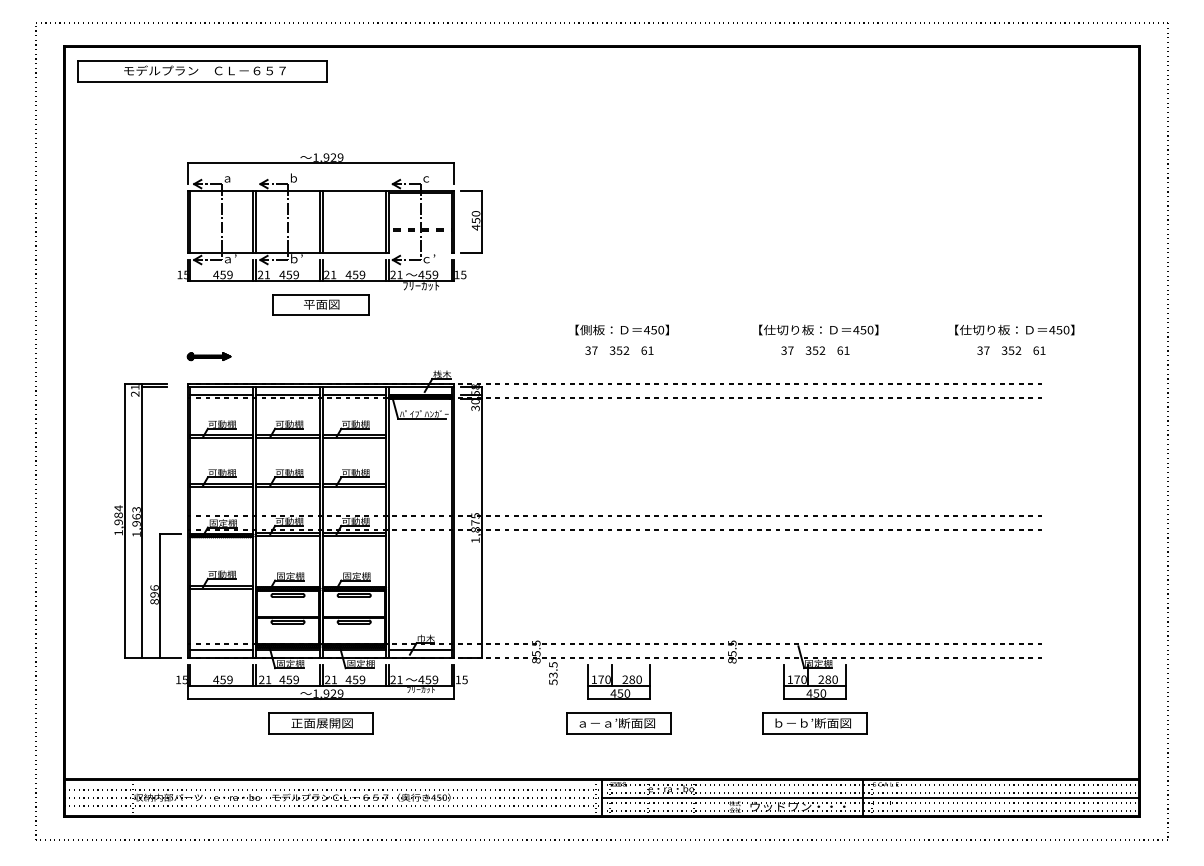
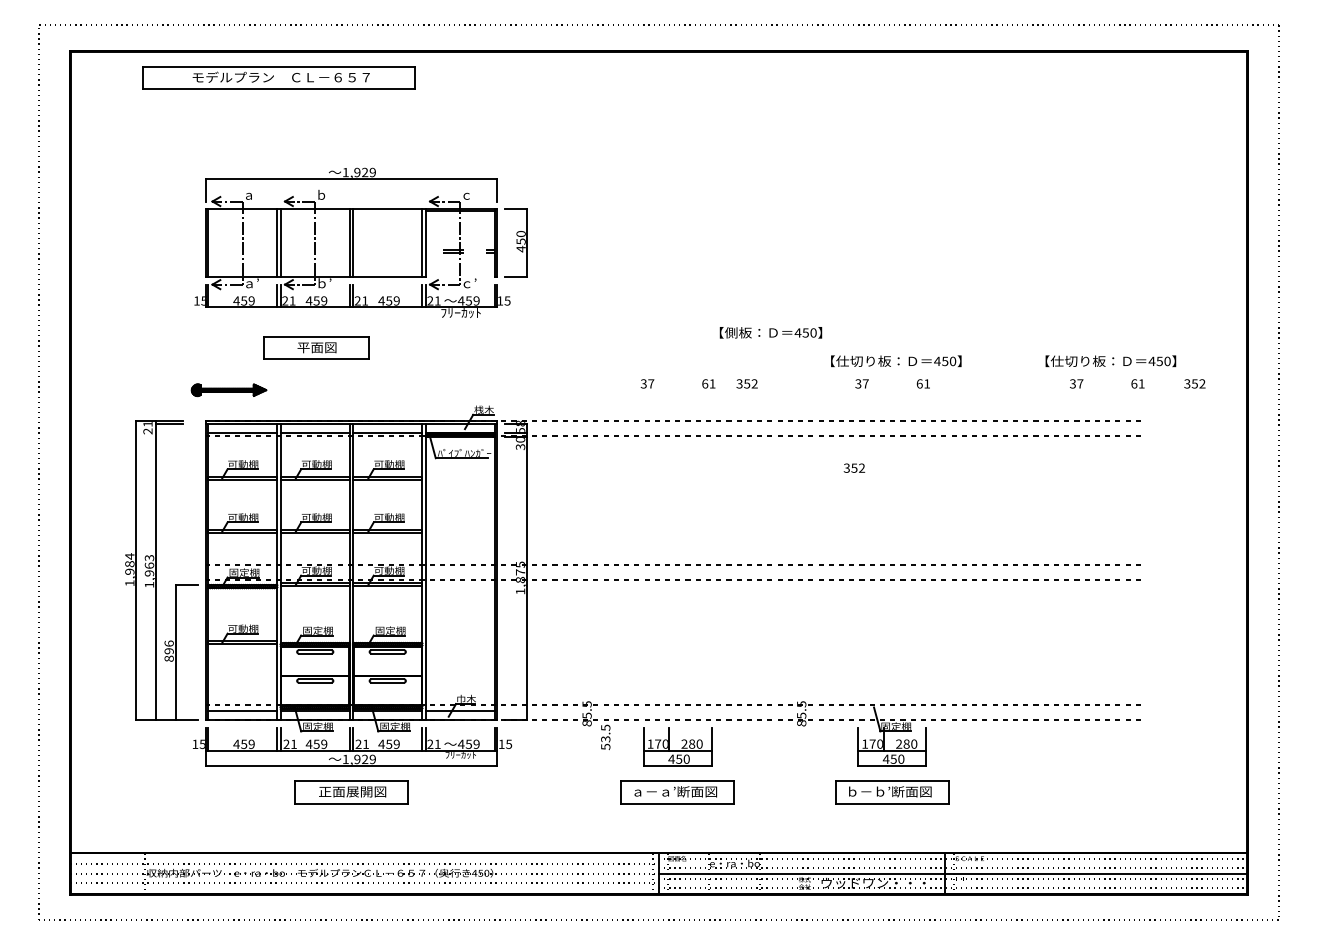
part: (202, 71) -> (278, 78), moved
part: (320, 304) -> (315, 347), moved
text: (621, 329) -> (770, 332), moved
text: (619, 350) -> (747, 383), moved
text: (815, 350) -> (854, 467), moved
text: (1011, 350) -> (1194, 383), moved
part: (208, 356) -> (228, 390), size x1.6

